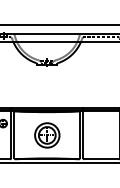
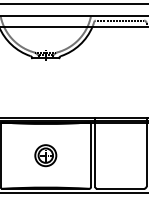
part: (46, 134) -> (44, 154), size x0.62

